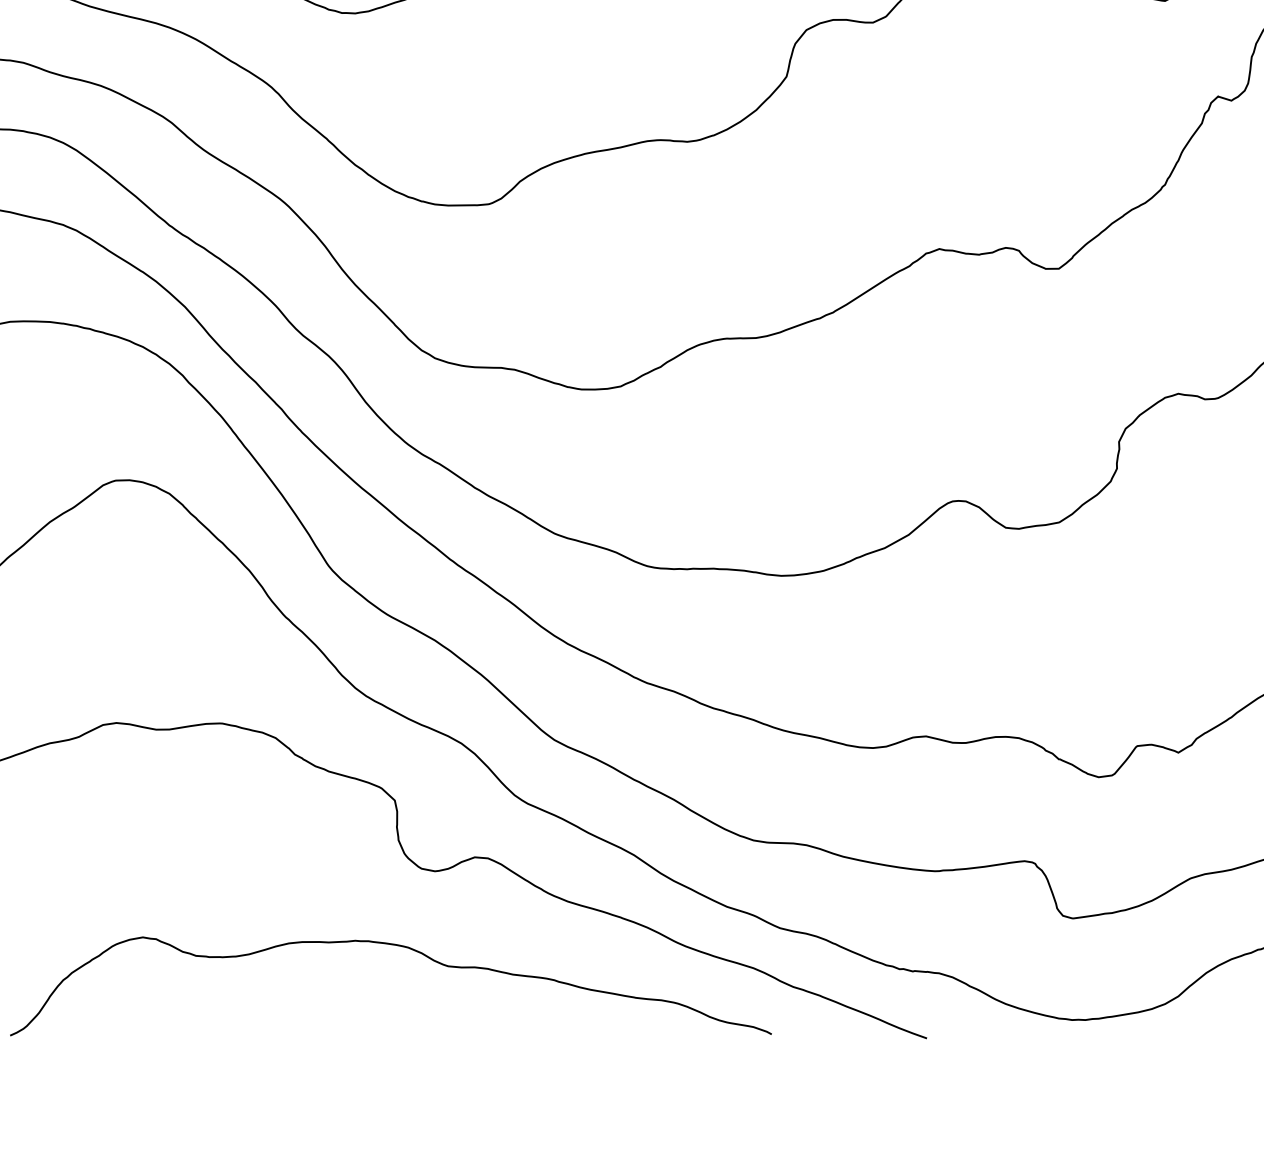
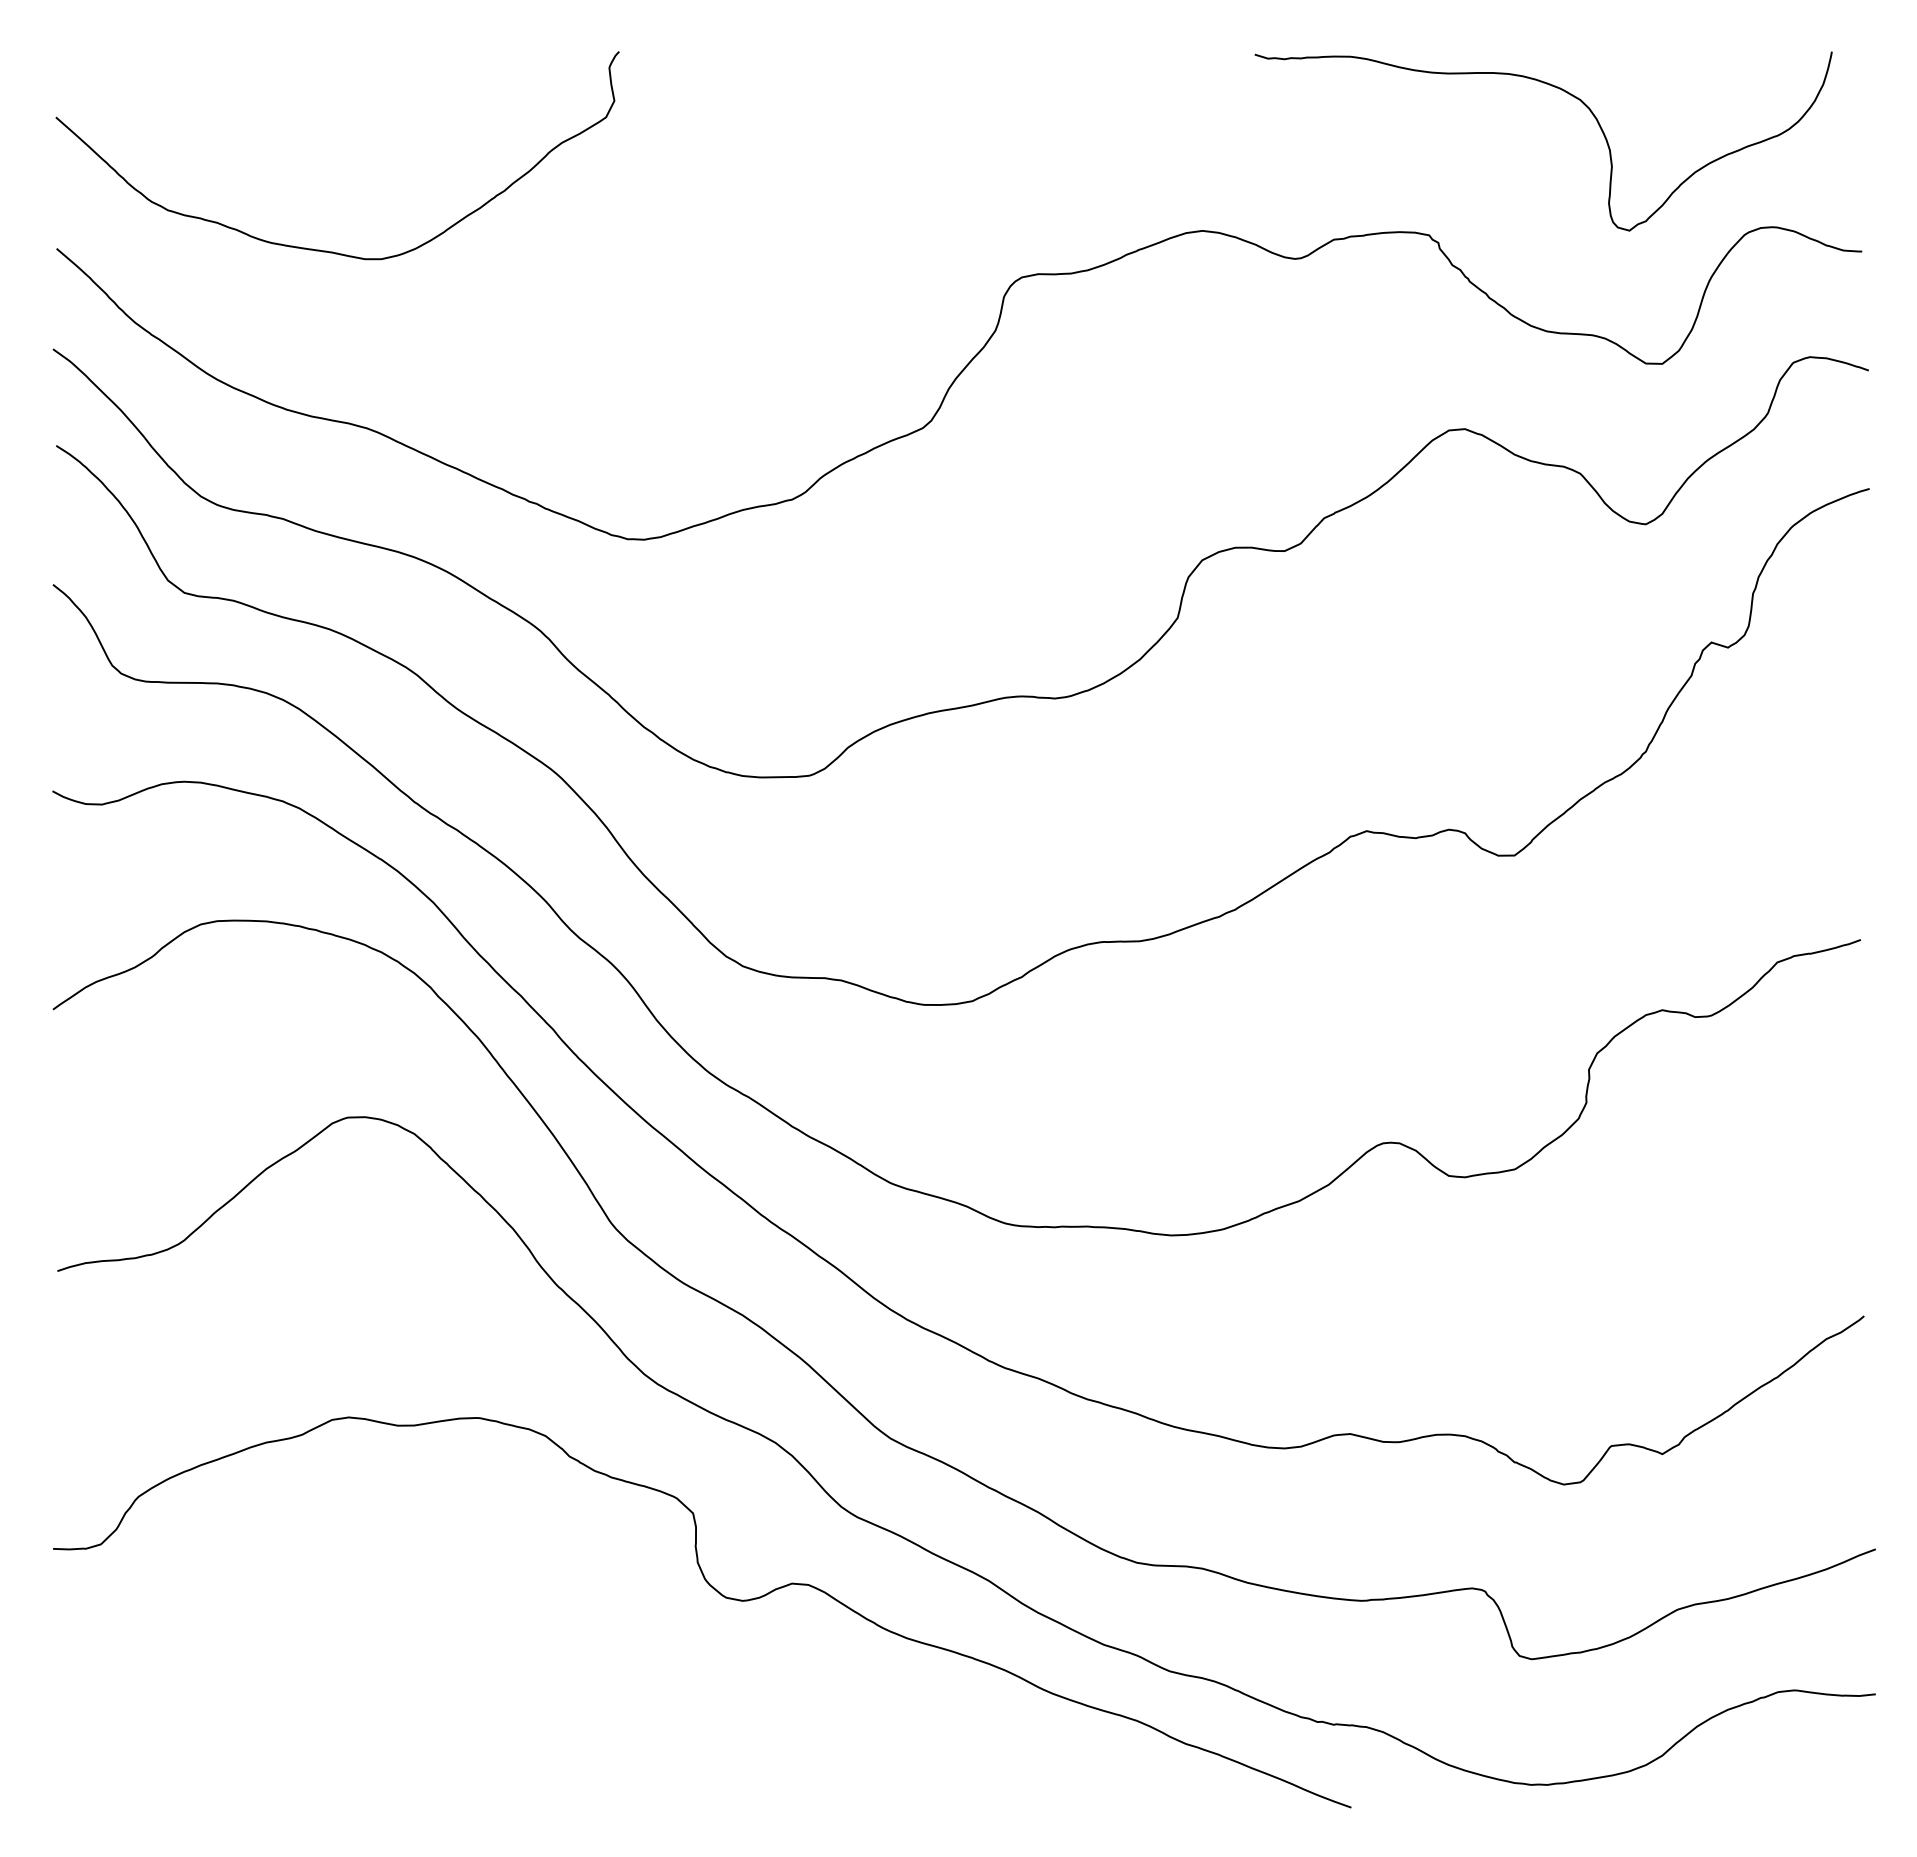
curve: (400, 946) -> (700, 1694), removed

